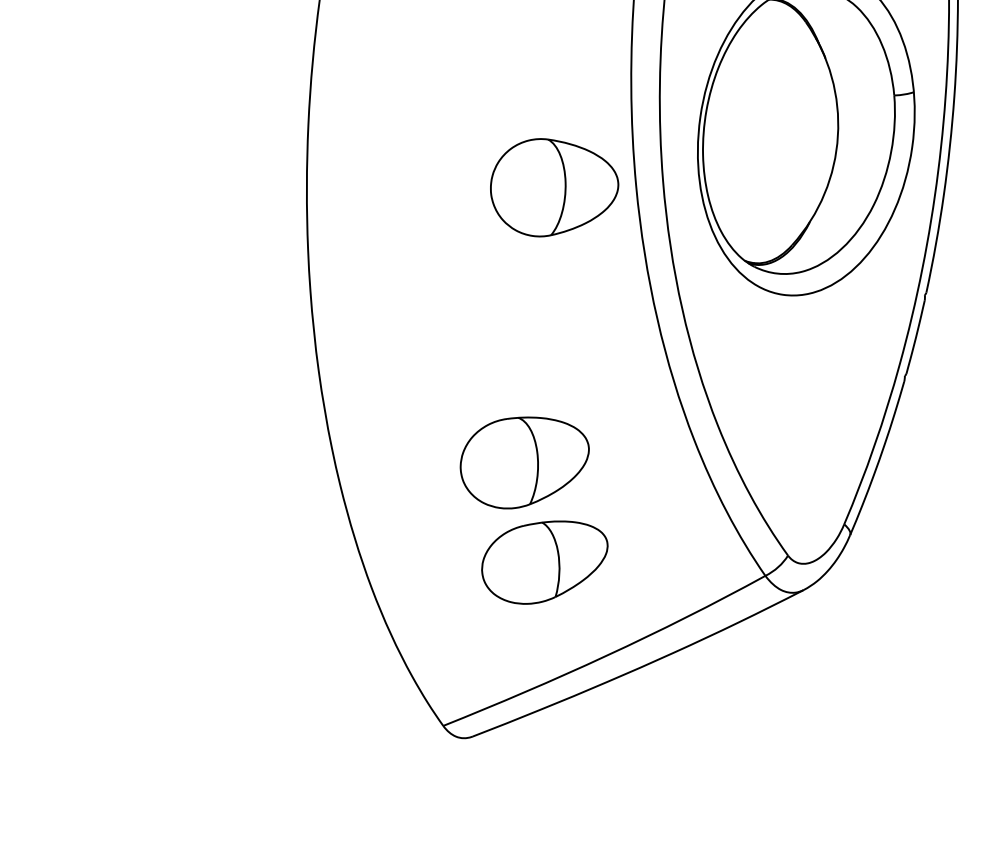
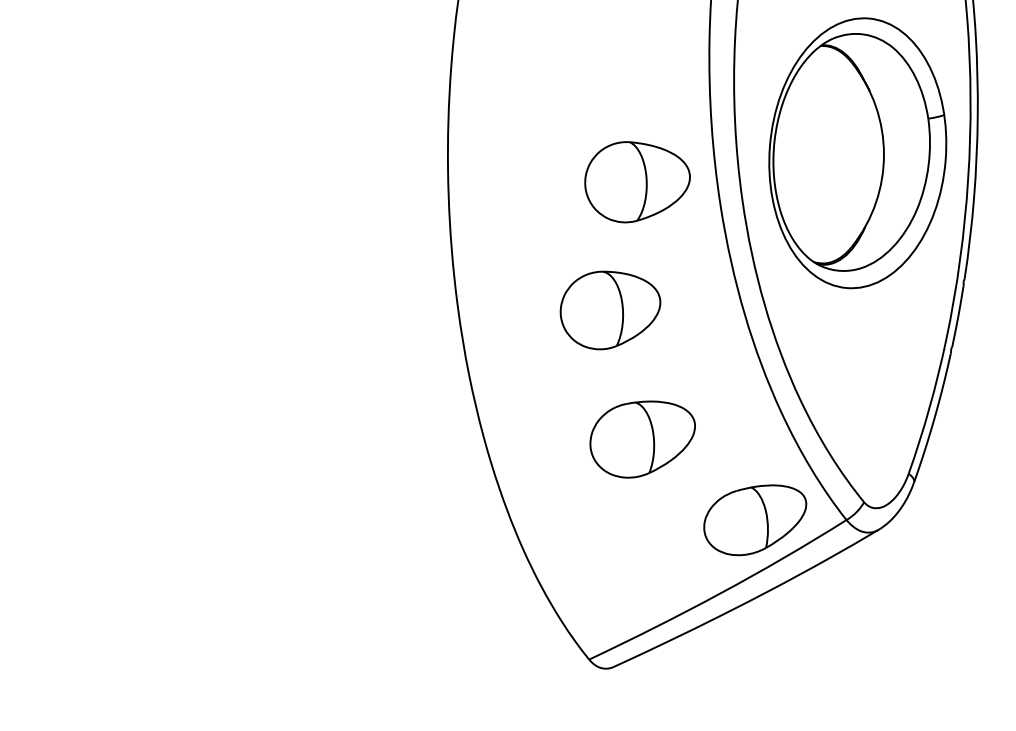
part: (554, 188) -> (637, 182), moved
part: (494, 304) -> (610, 310), added
part: (544, 562) -> (755, 520), moved

